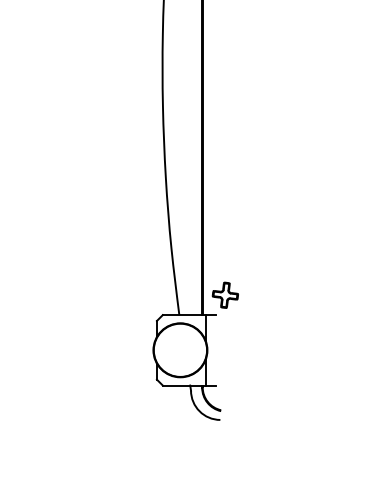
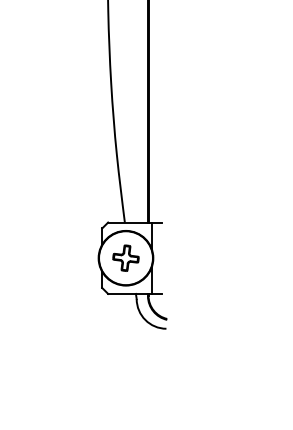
part: (224, 294) -> (125, 257), moved

